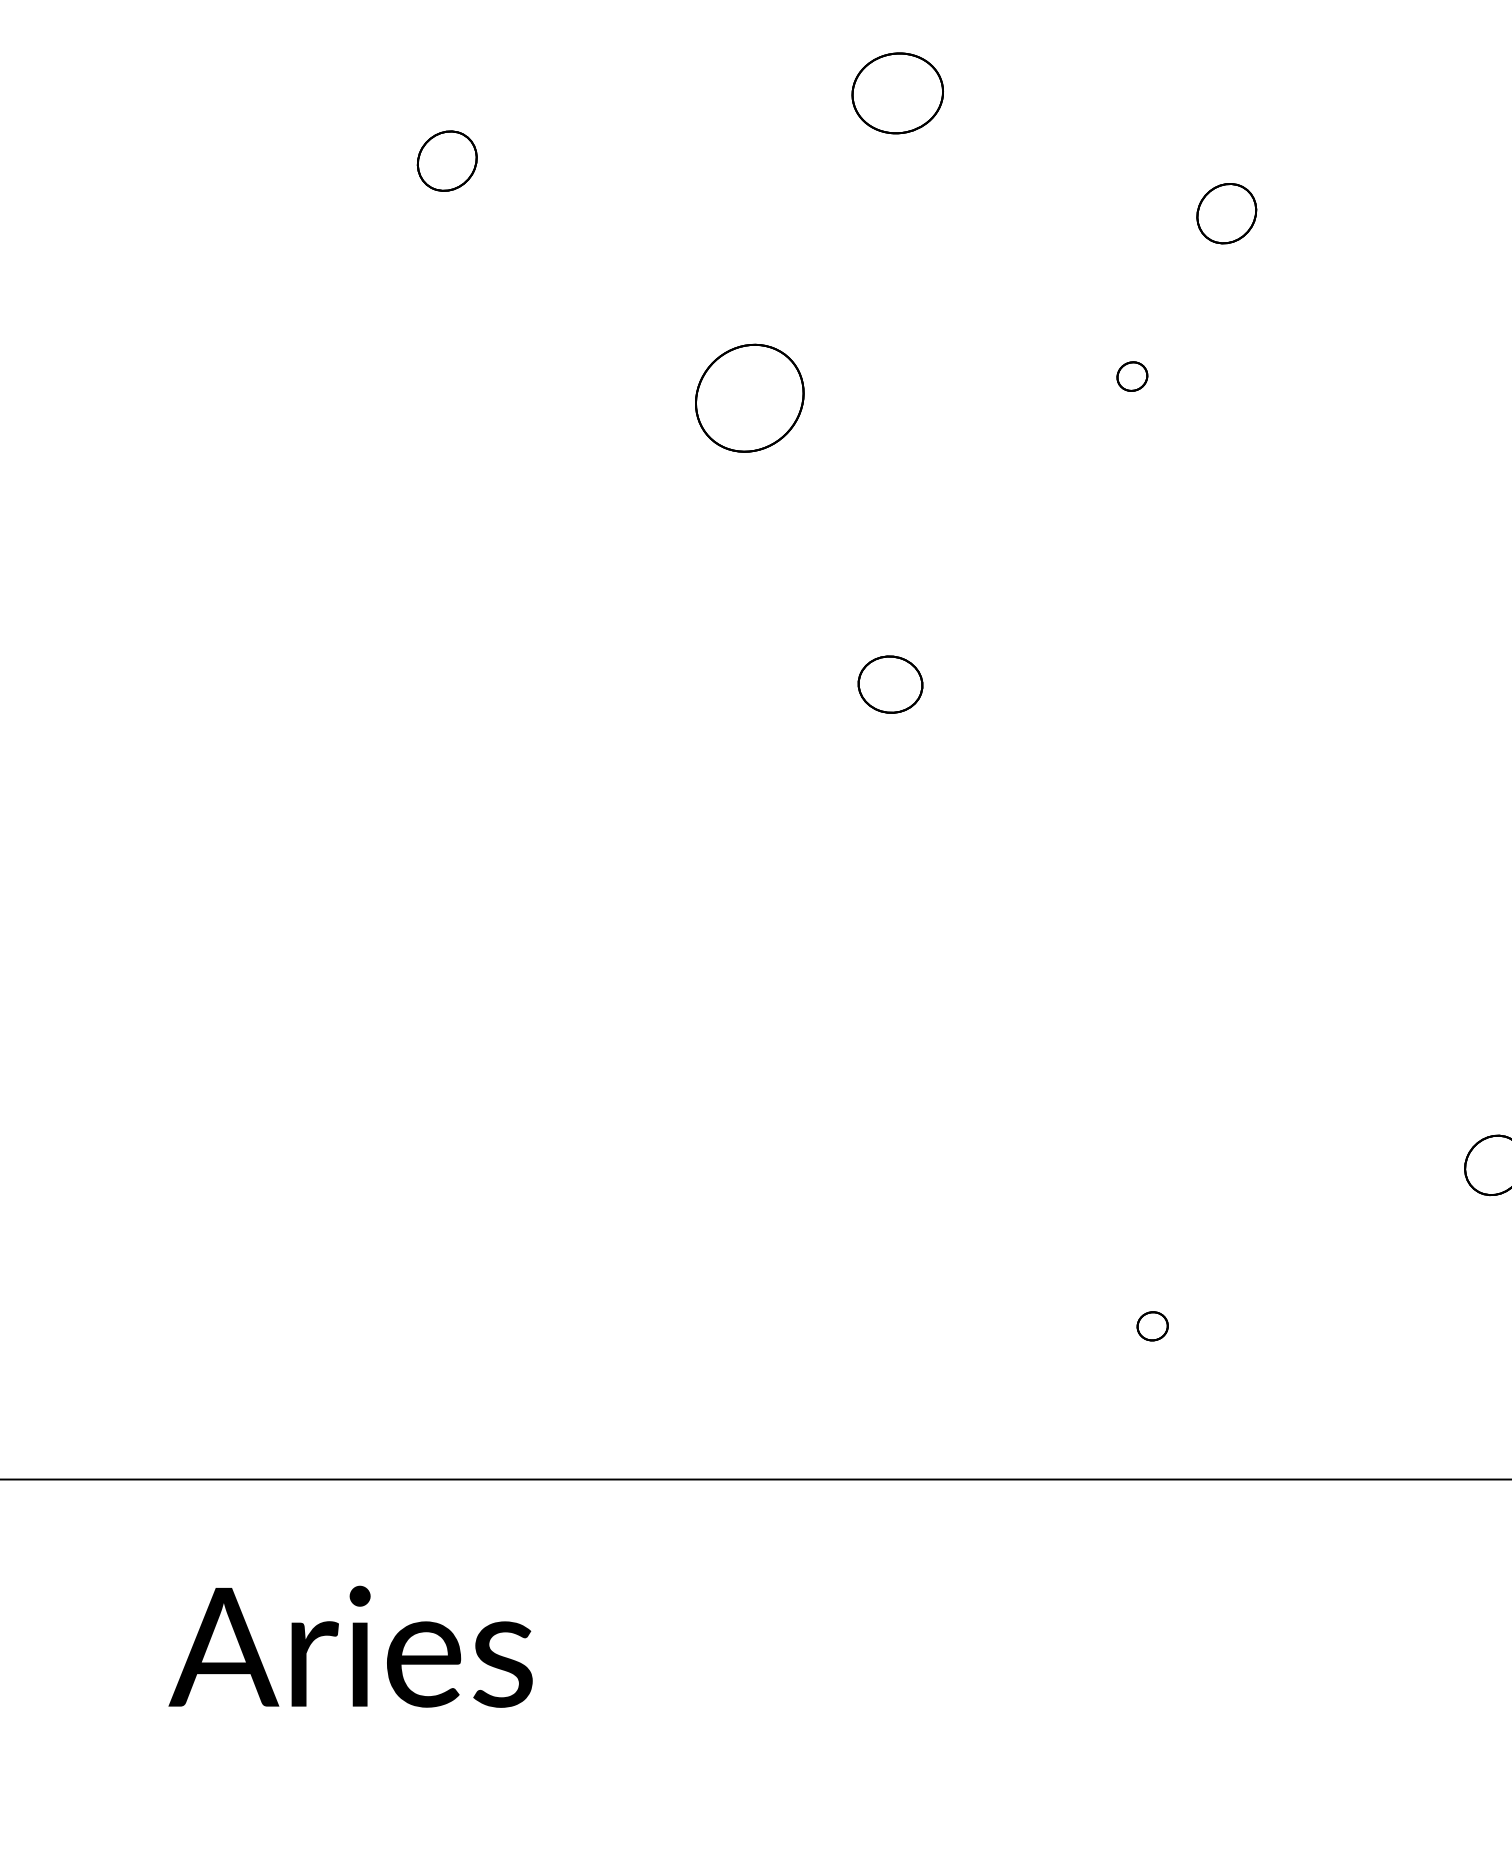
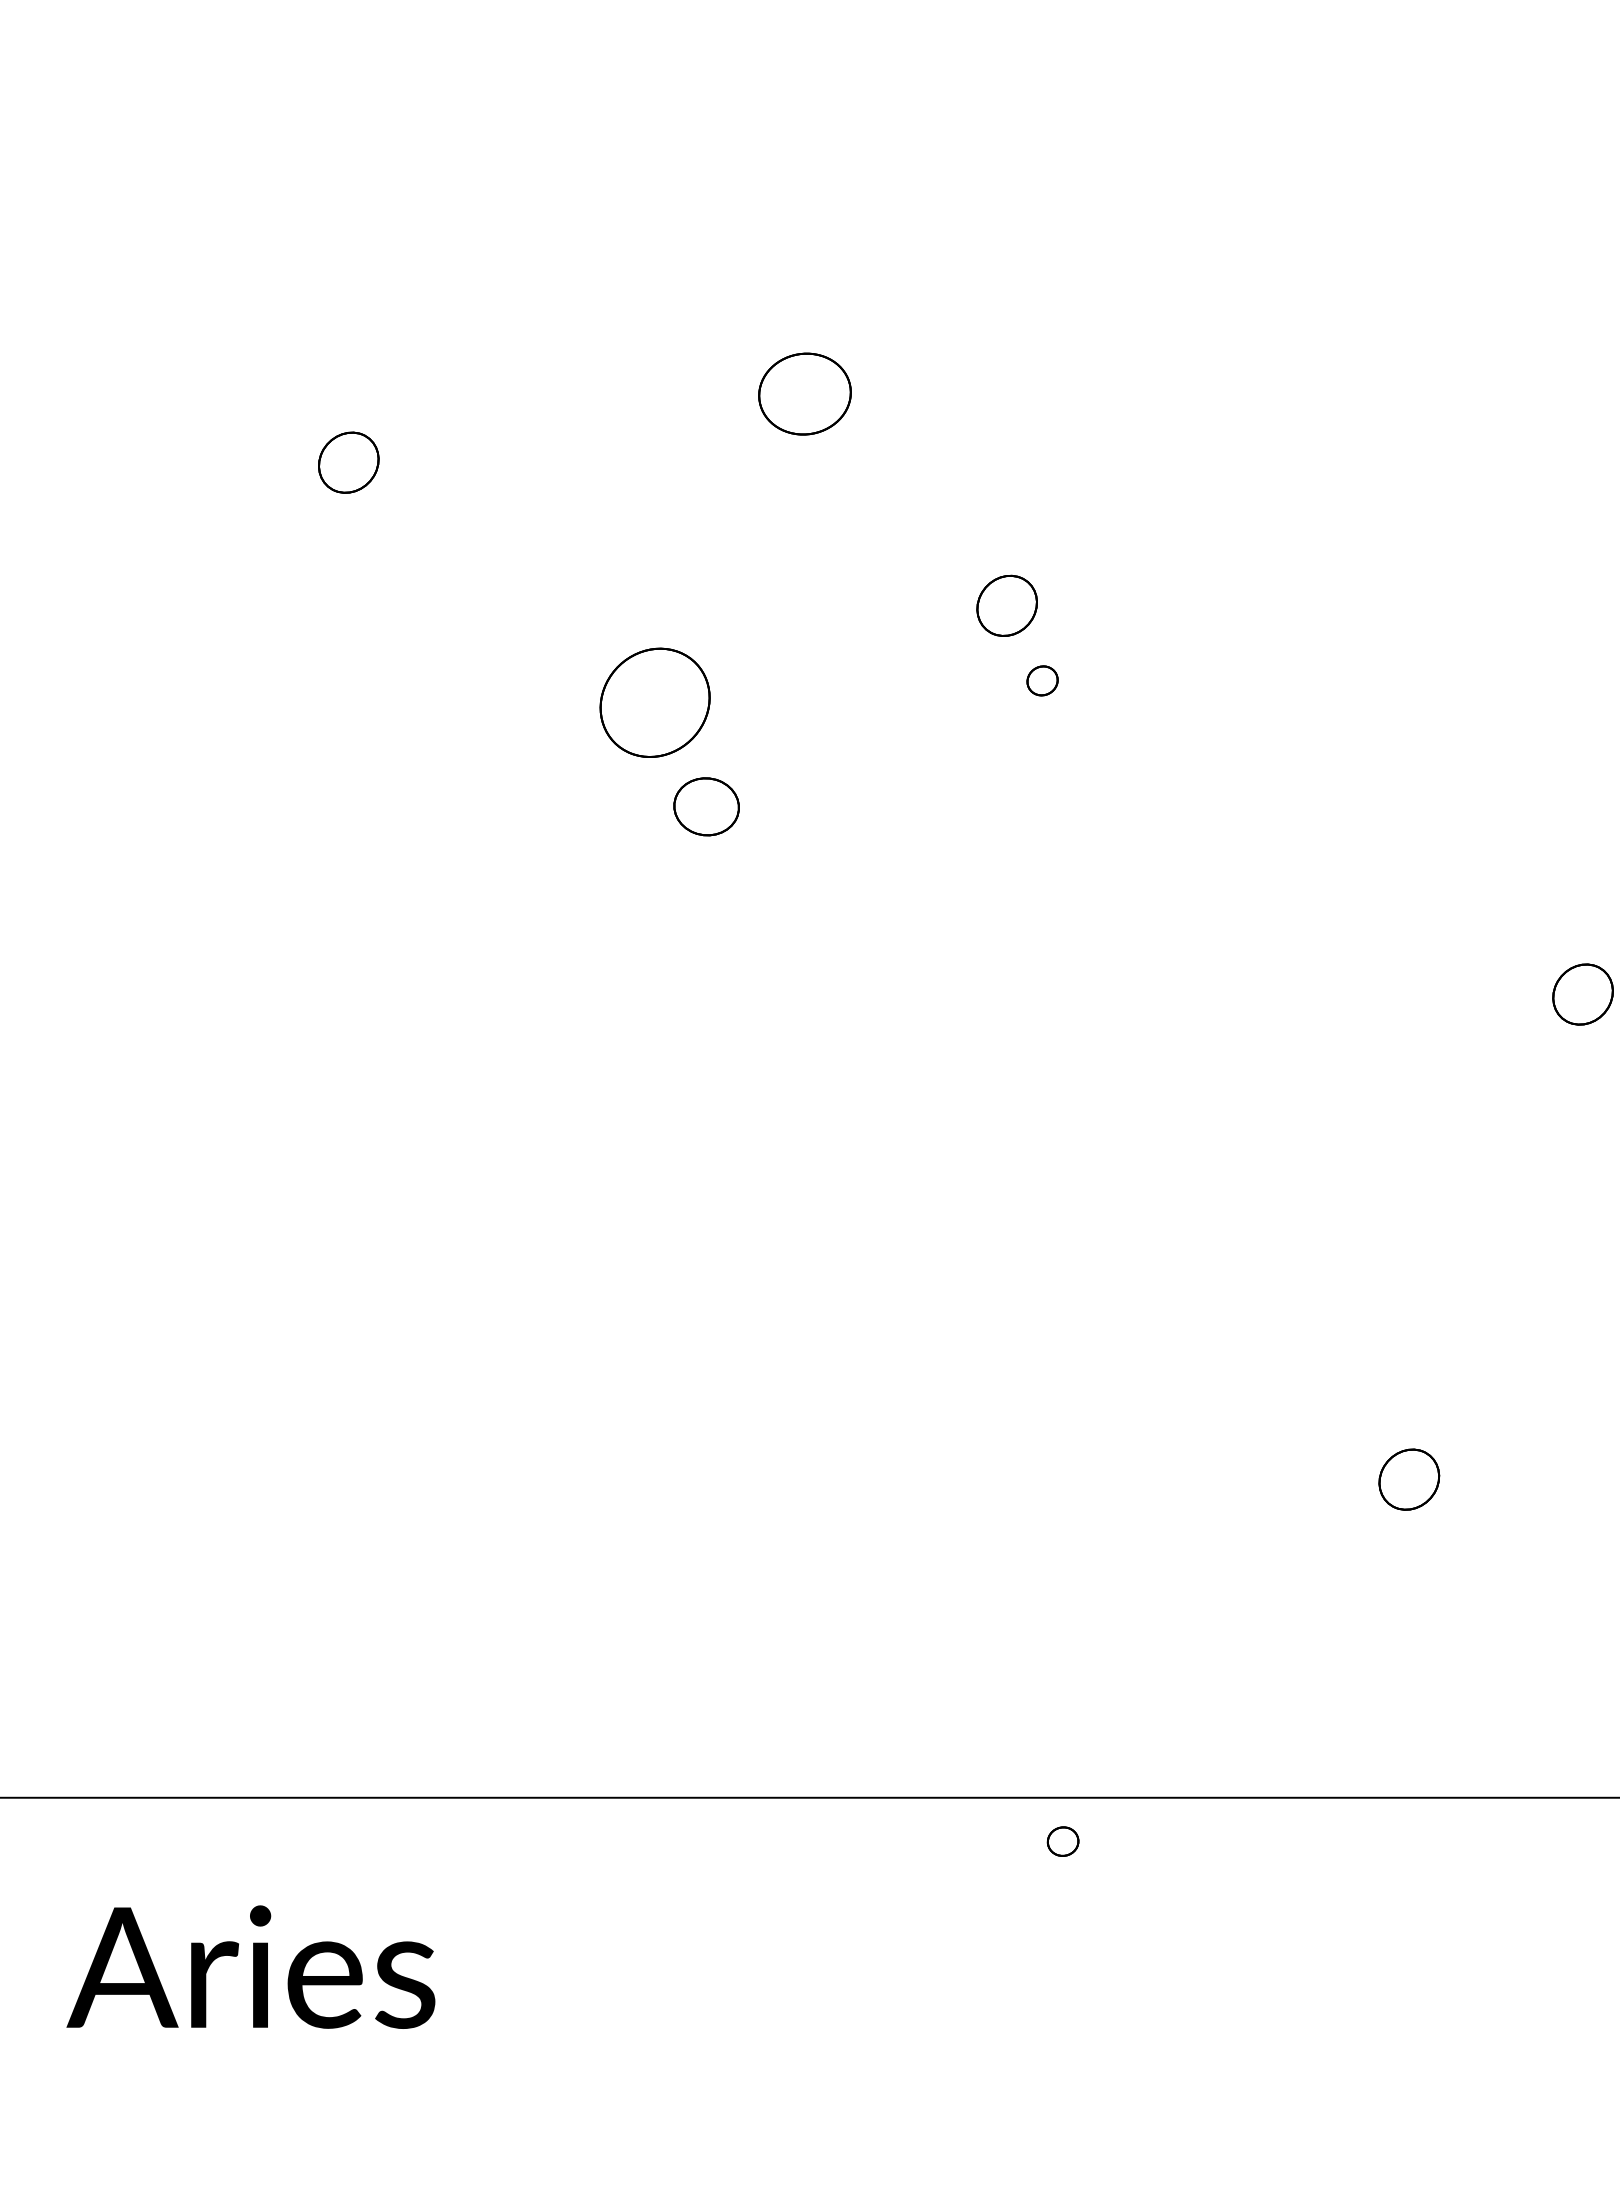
part: (1226, 213) -> (1006, 605), moved
part: (890, 684) -> (706, 806), moved
part: (1152, 1326) -> (1062, 1841), moved

